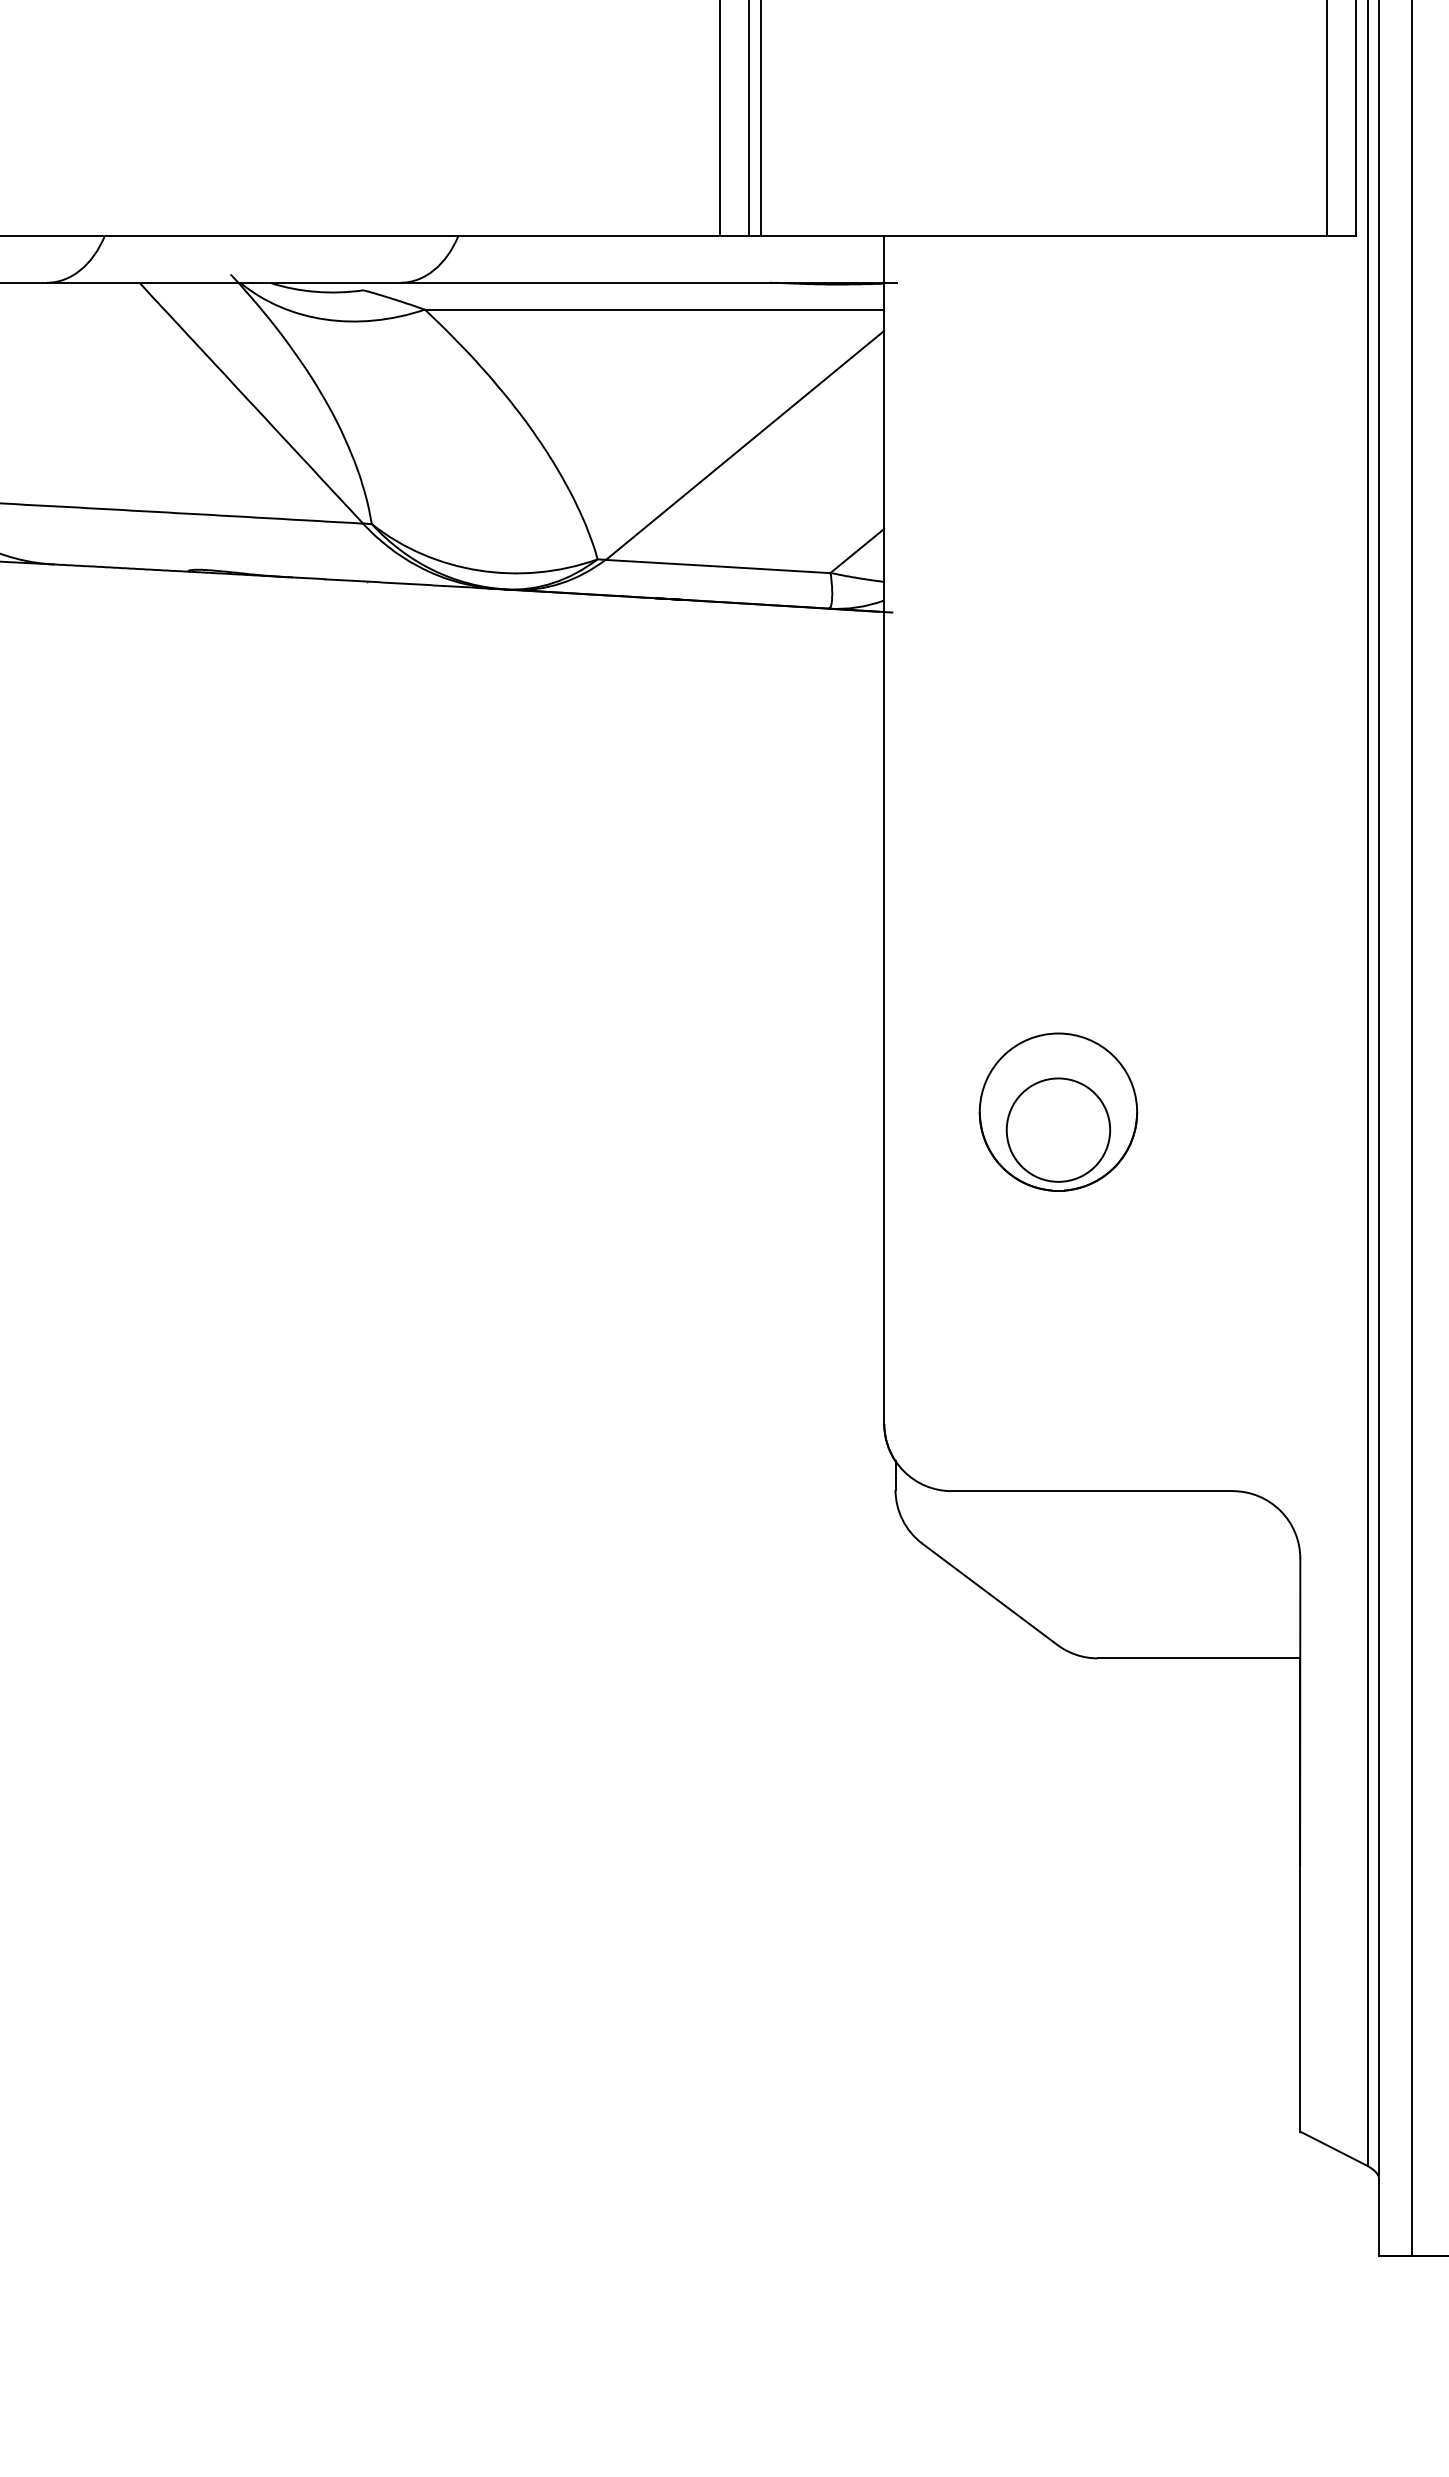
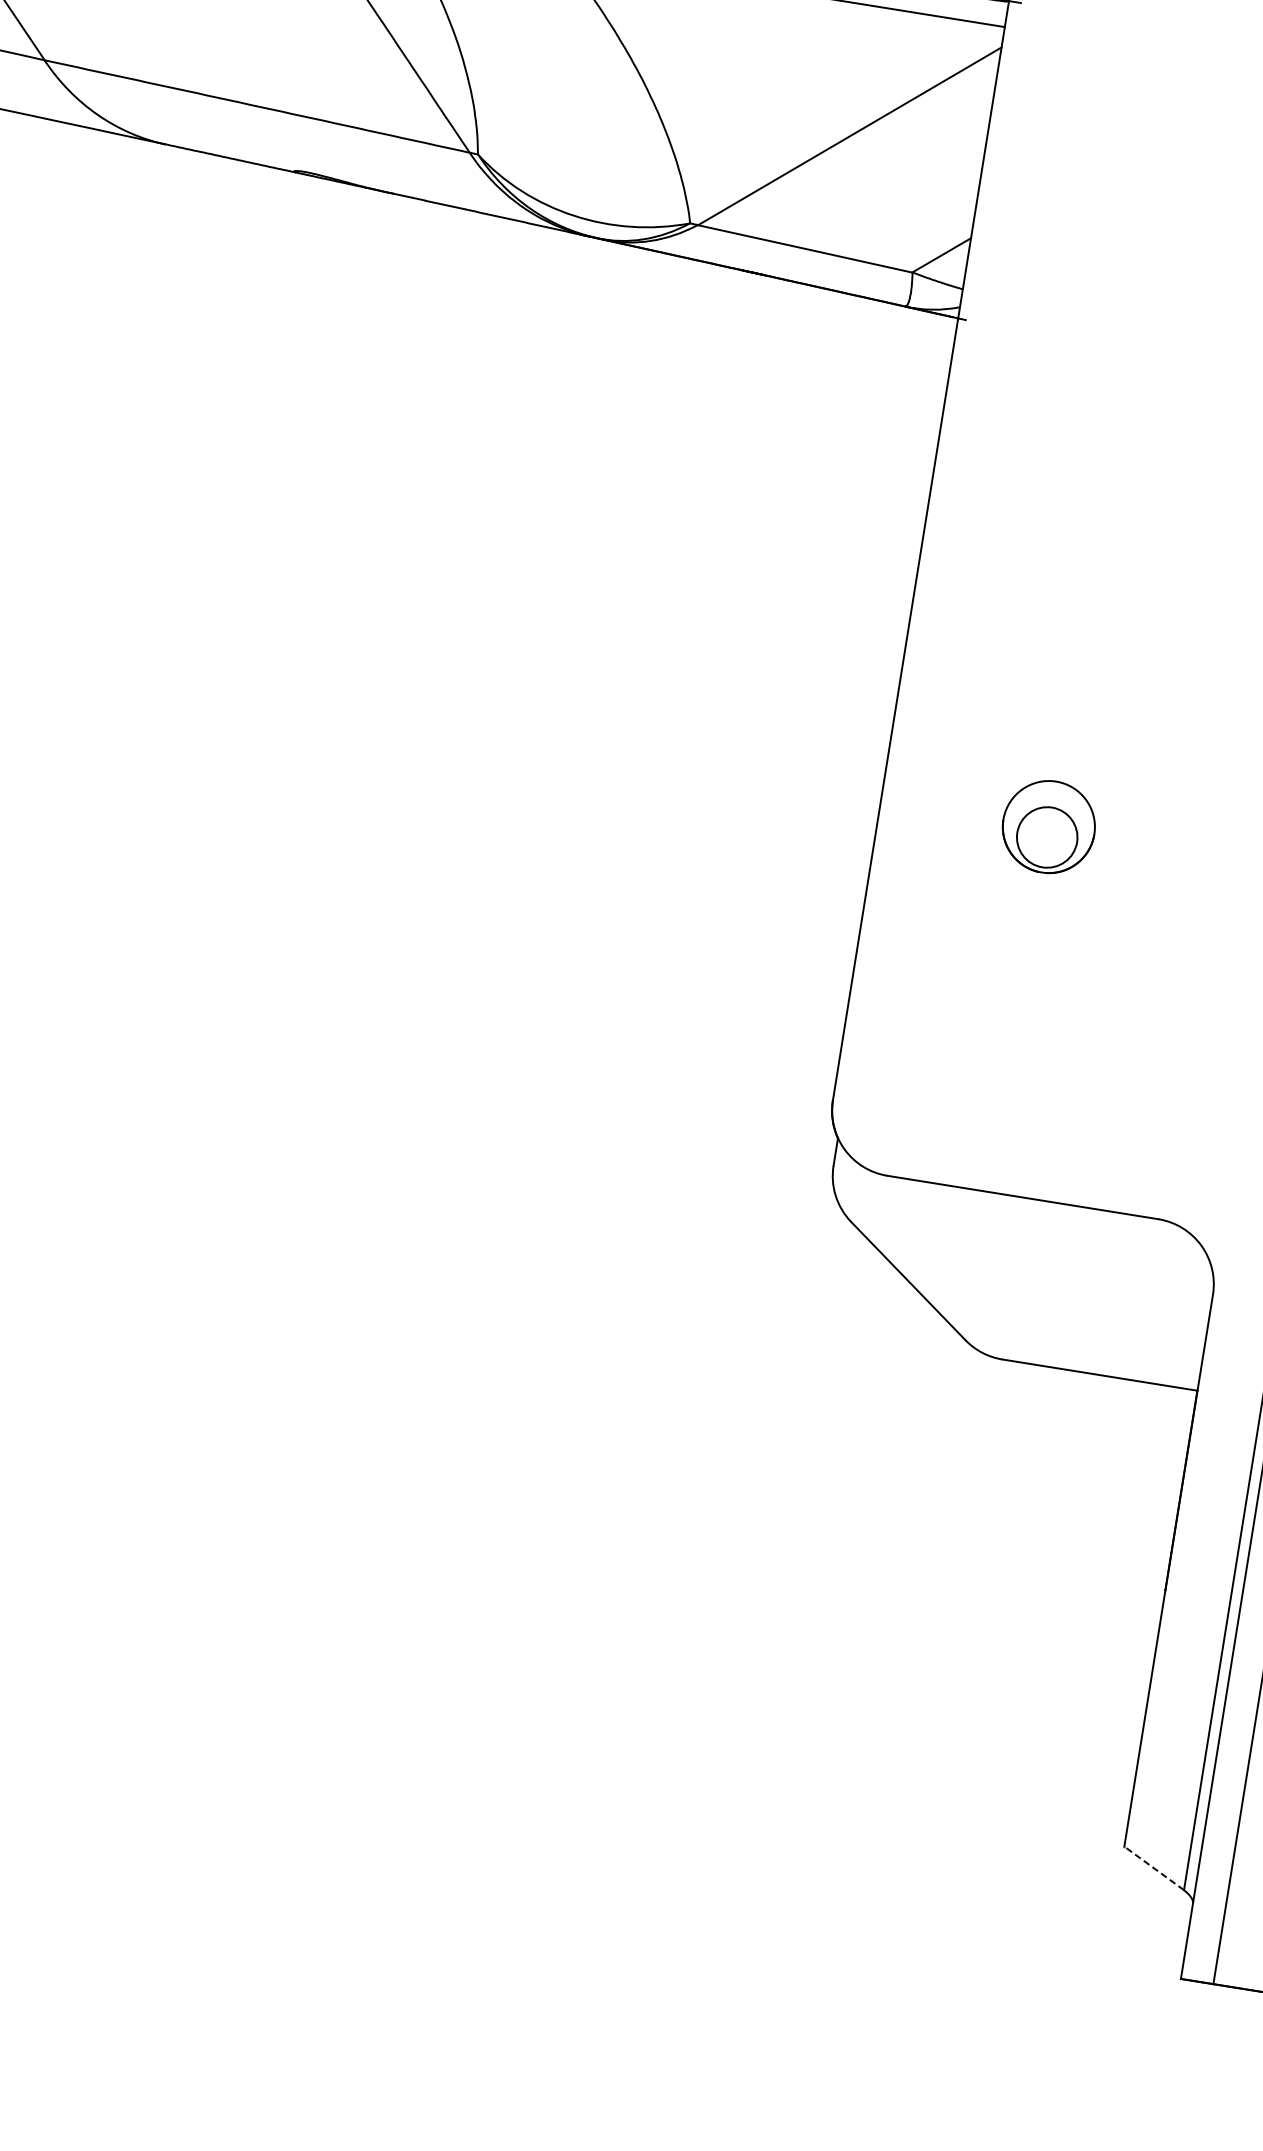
part: (1058, 1111) -> (1049, 826), size x0.6
line: (1333, 2148) -> (1153, 1868), solid -> dashed

